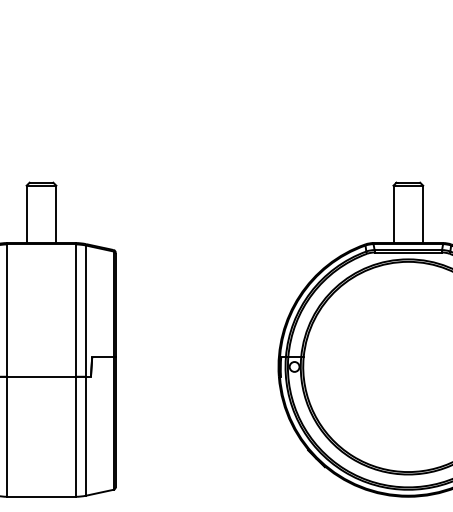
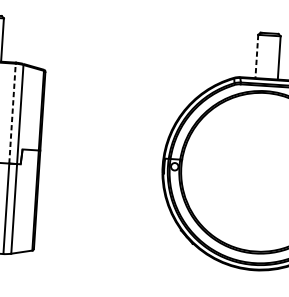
line: (393, 214) -> (256, 56), solid -> dashed
line: (75, 310) -> (12, 113), solid -> dashed

